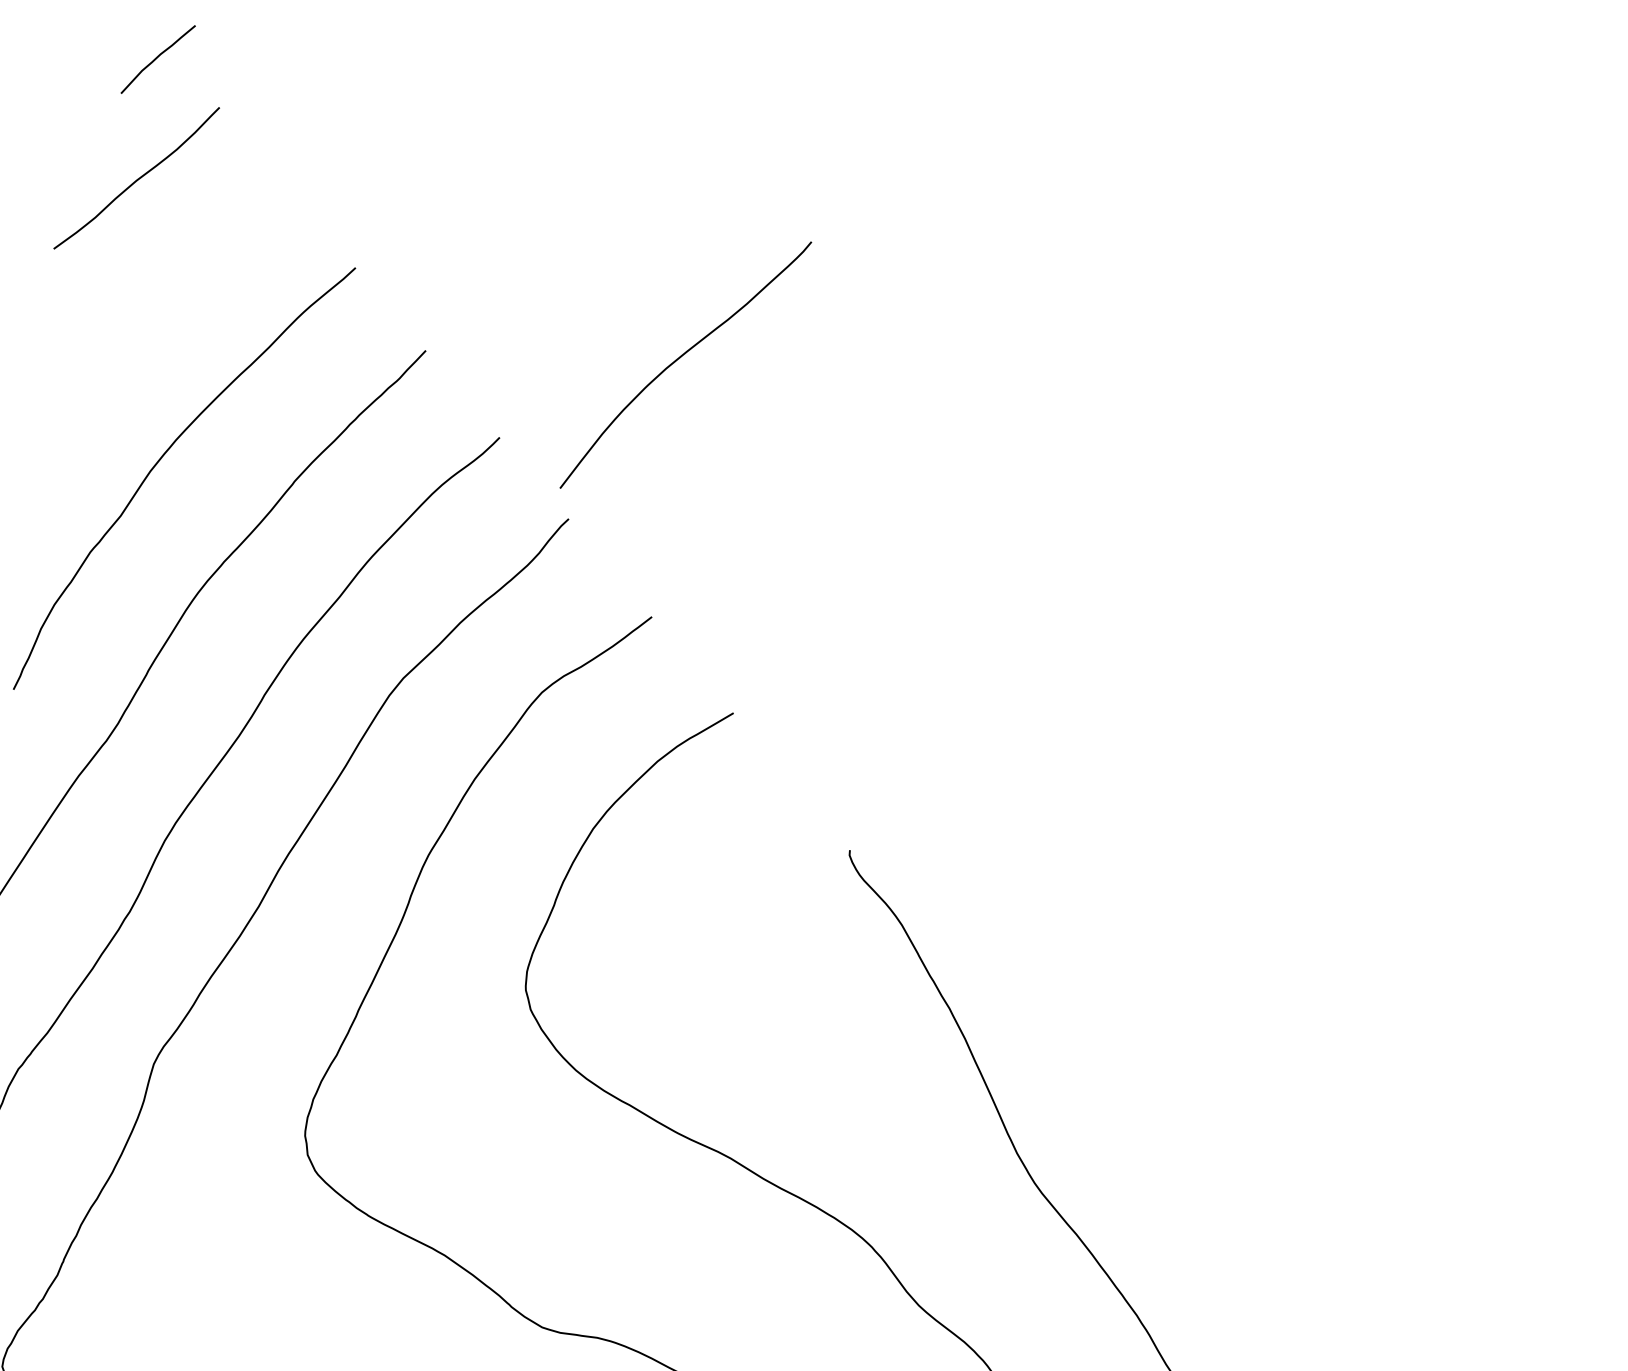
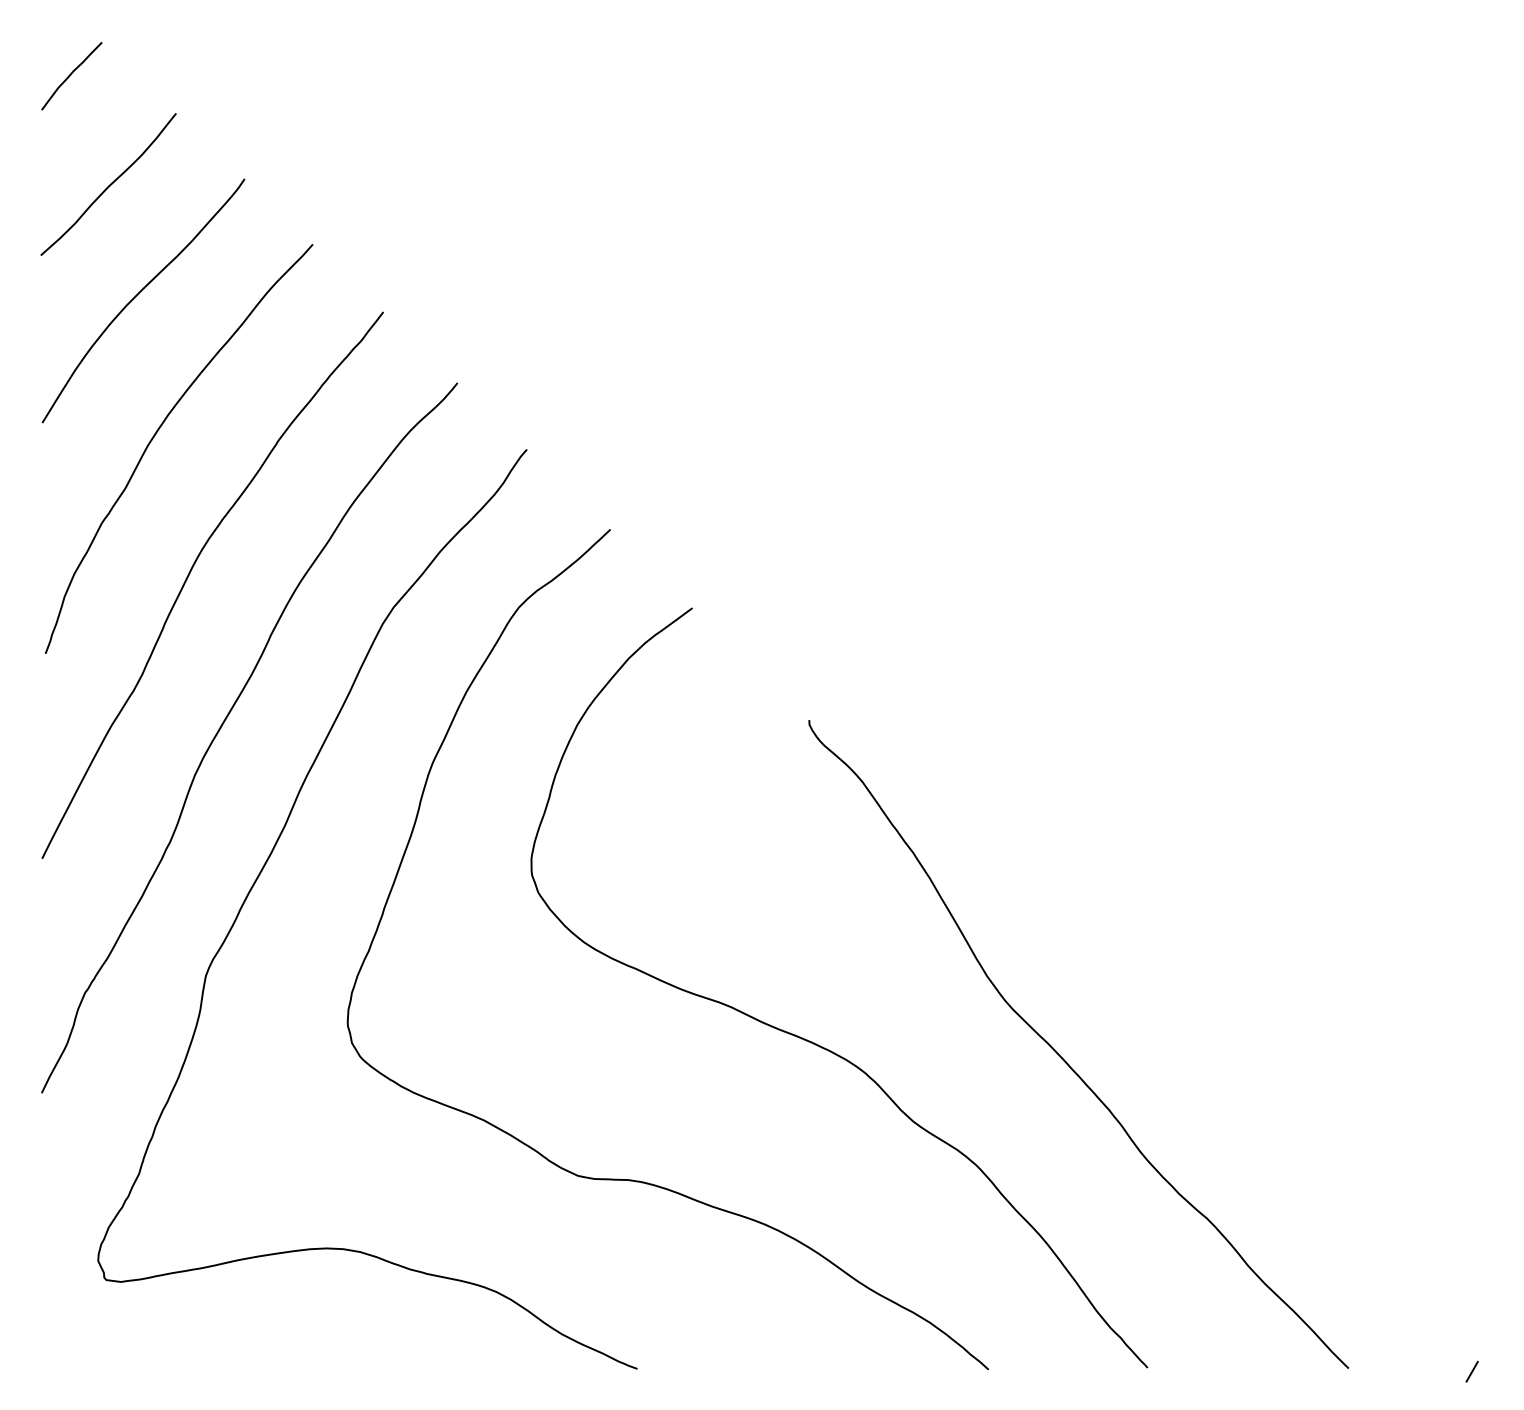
curve: (157, 58) -> (71, 75), moved
curve: (681, 357) -> (138, 294), moved

